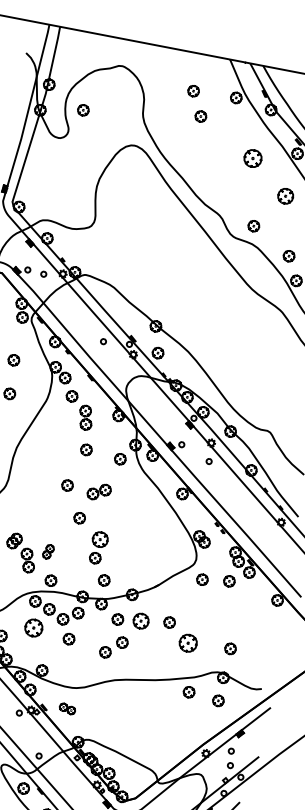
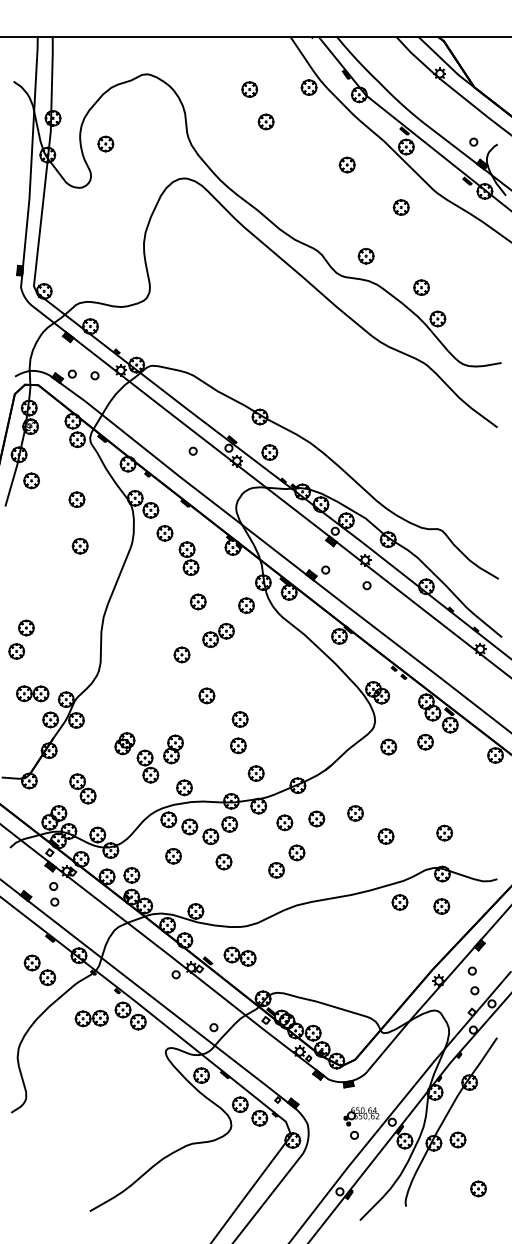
part: (252, 157) -> (346, 164), size x0.62
part: (285, 196) -> (400, 207), size x0.71
part: (99, 492) -> (218, 635), moved
part: (99, 539) -> (239, 719), size x0.71
part: (48, 551) -> (173, 749), size x1.43
part: (141, 620) -> (316, 818), size x0.71
part: (33, 628) -> (173, 856), size x0.62
part: (187, 643) -> (385, 836), size x0.62
part: (67, 708) -> (239, 956), size x1.43

